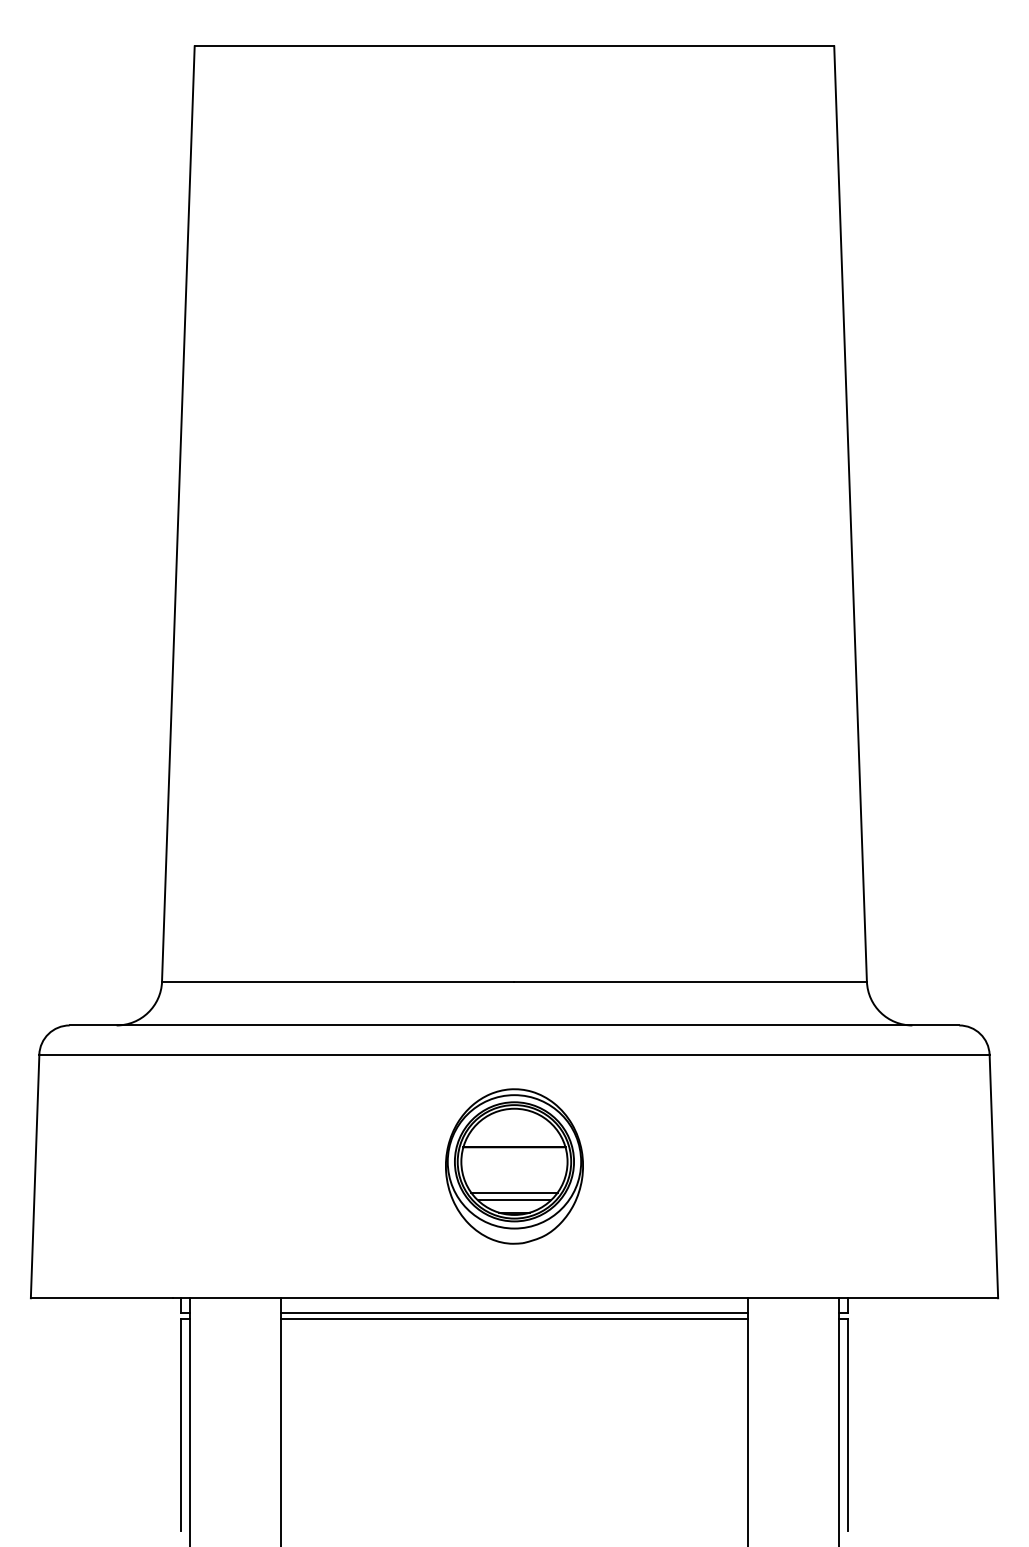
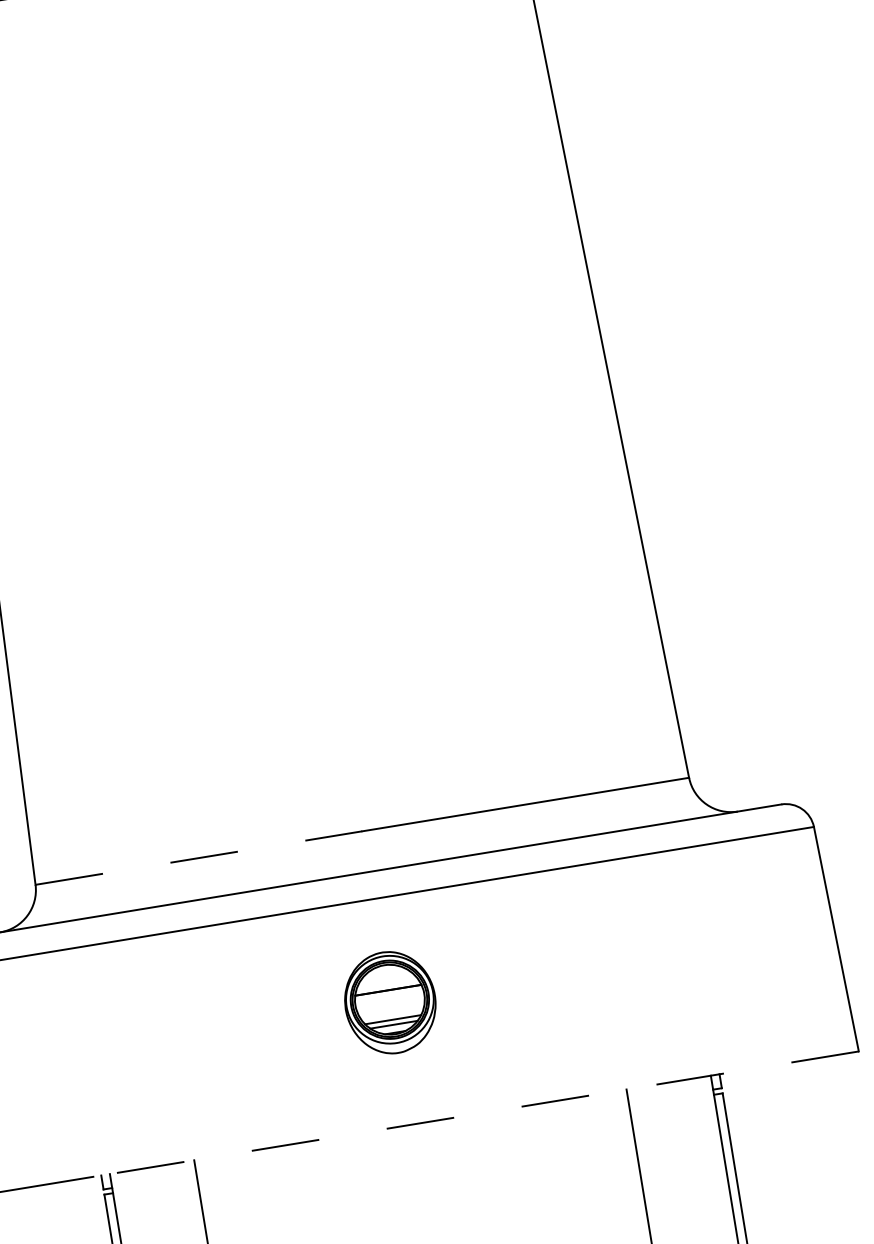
line: (338, 981) -> (199, 857), solid -> dashed
part: (514, 1166) -> (390, 1002), size x0.7
line: (585, 1298) -> (476, 1114), solid -> dashed
line: (514, 1313) -> (412, 1139), removed
line: (514, 1318) -> (413, 1143), removed

